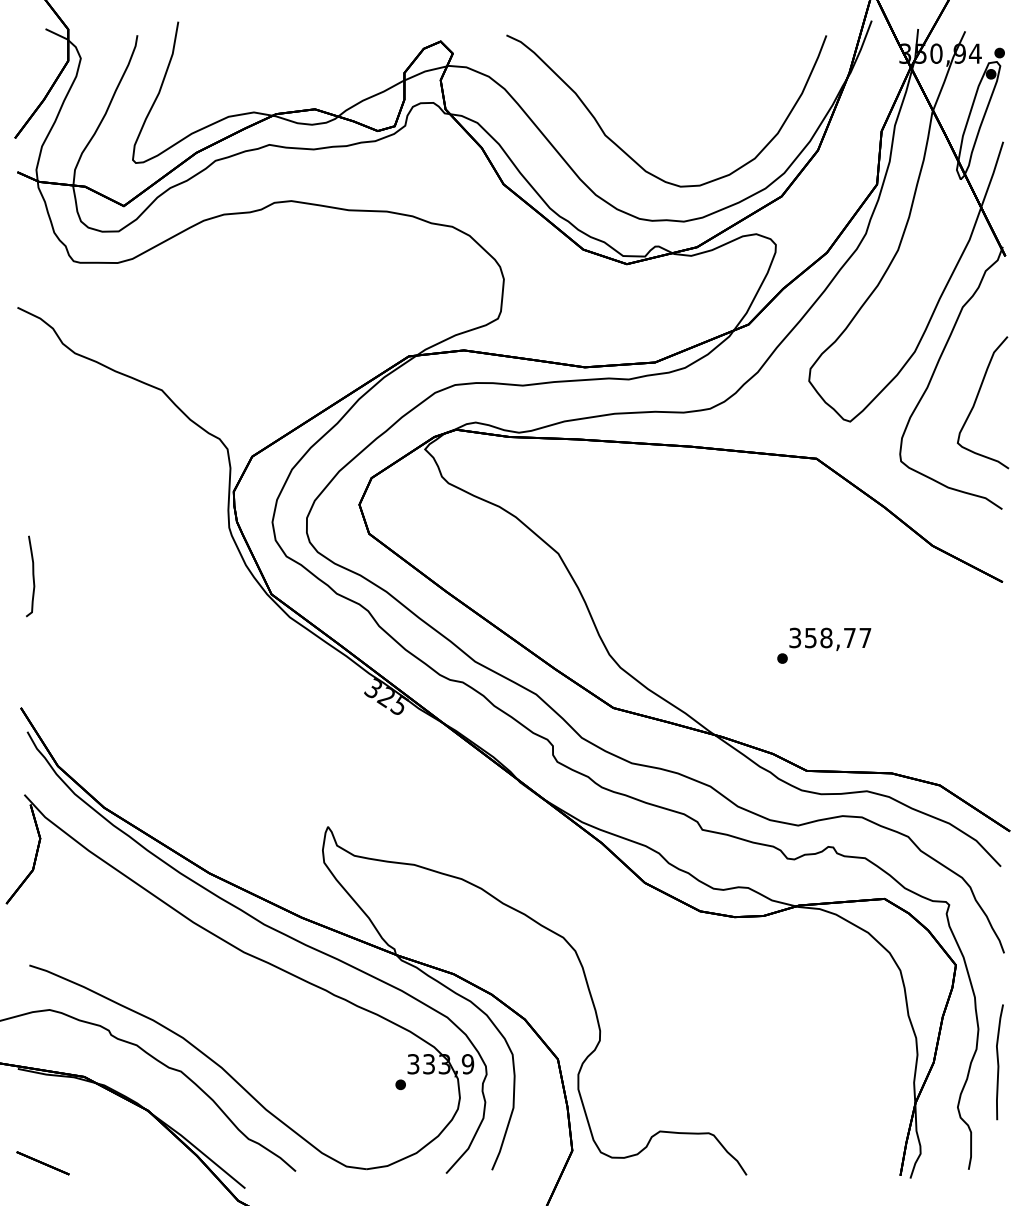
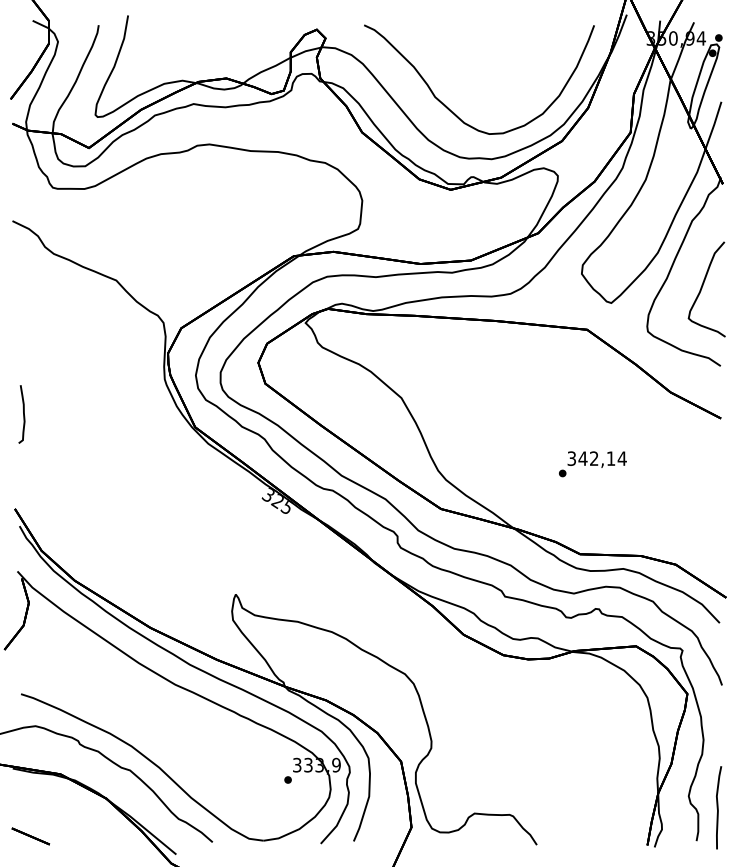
text: (837, 637) -> (602, 458), 358,77 -> 342,14
curve: (999, 1061) -> (718, 807), moved

